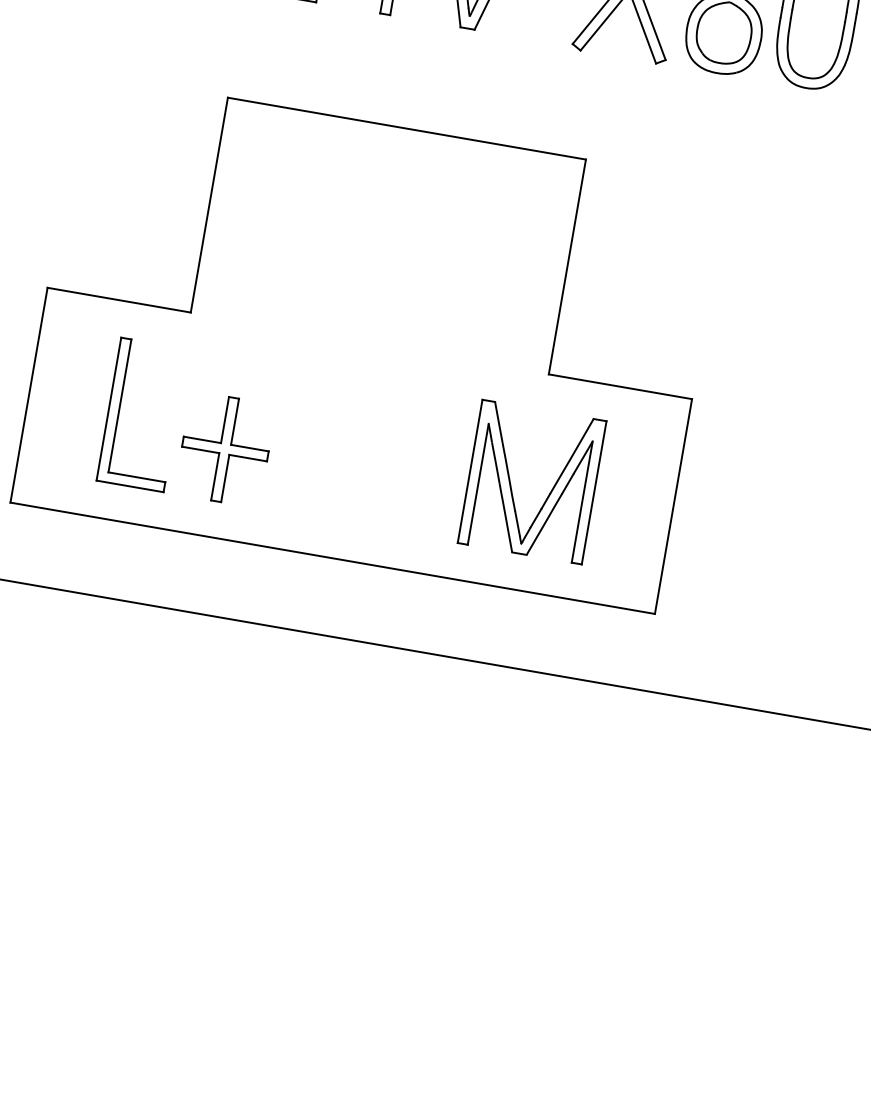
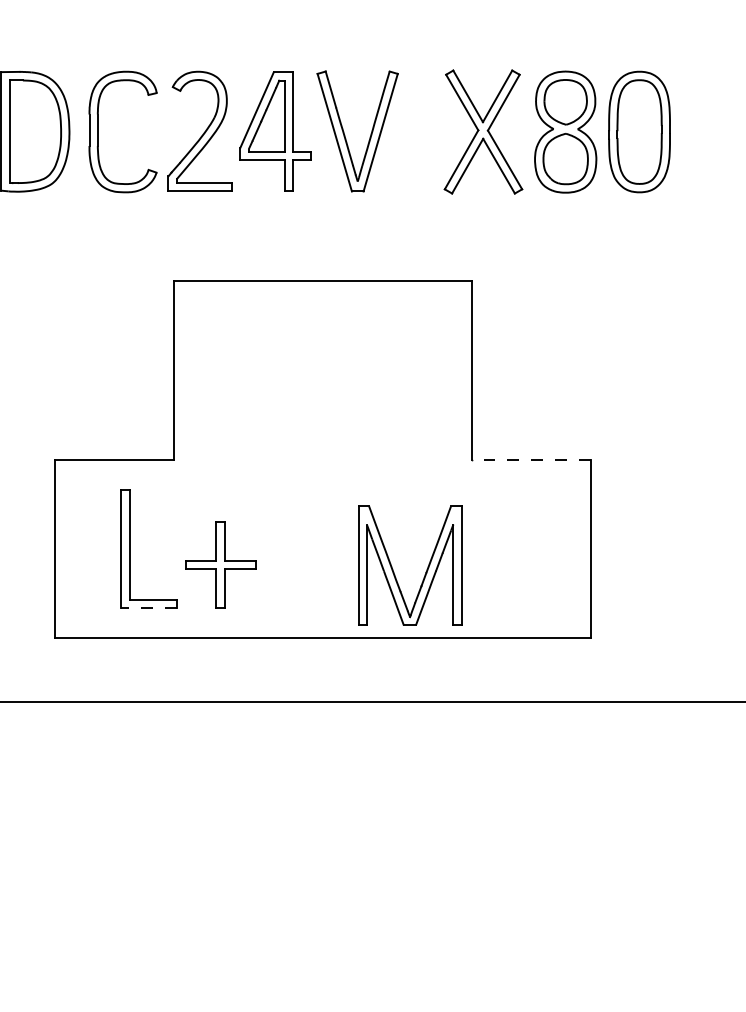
line: (620, 386) -> (531, 459), solid -> dashed
line: (130, 486) -> (149, 608), solid -> dashed
part: (549, 492) -> (425, 571), moved

